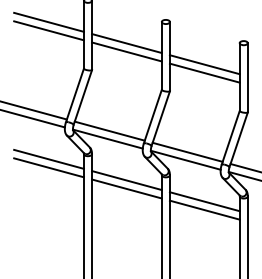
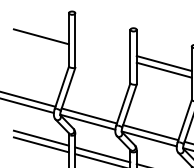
line: (48, 21) -> (41, 29), removed
line: (126, 43) -> (102, 46), removed
line: (126, 51) -> (102, 53), removed

